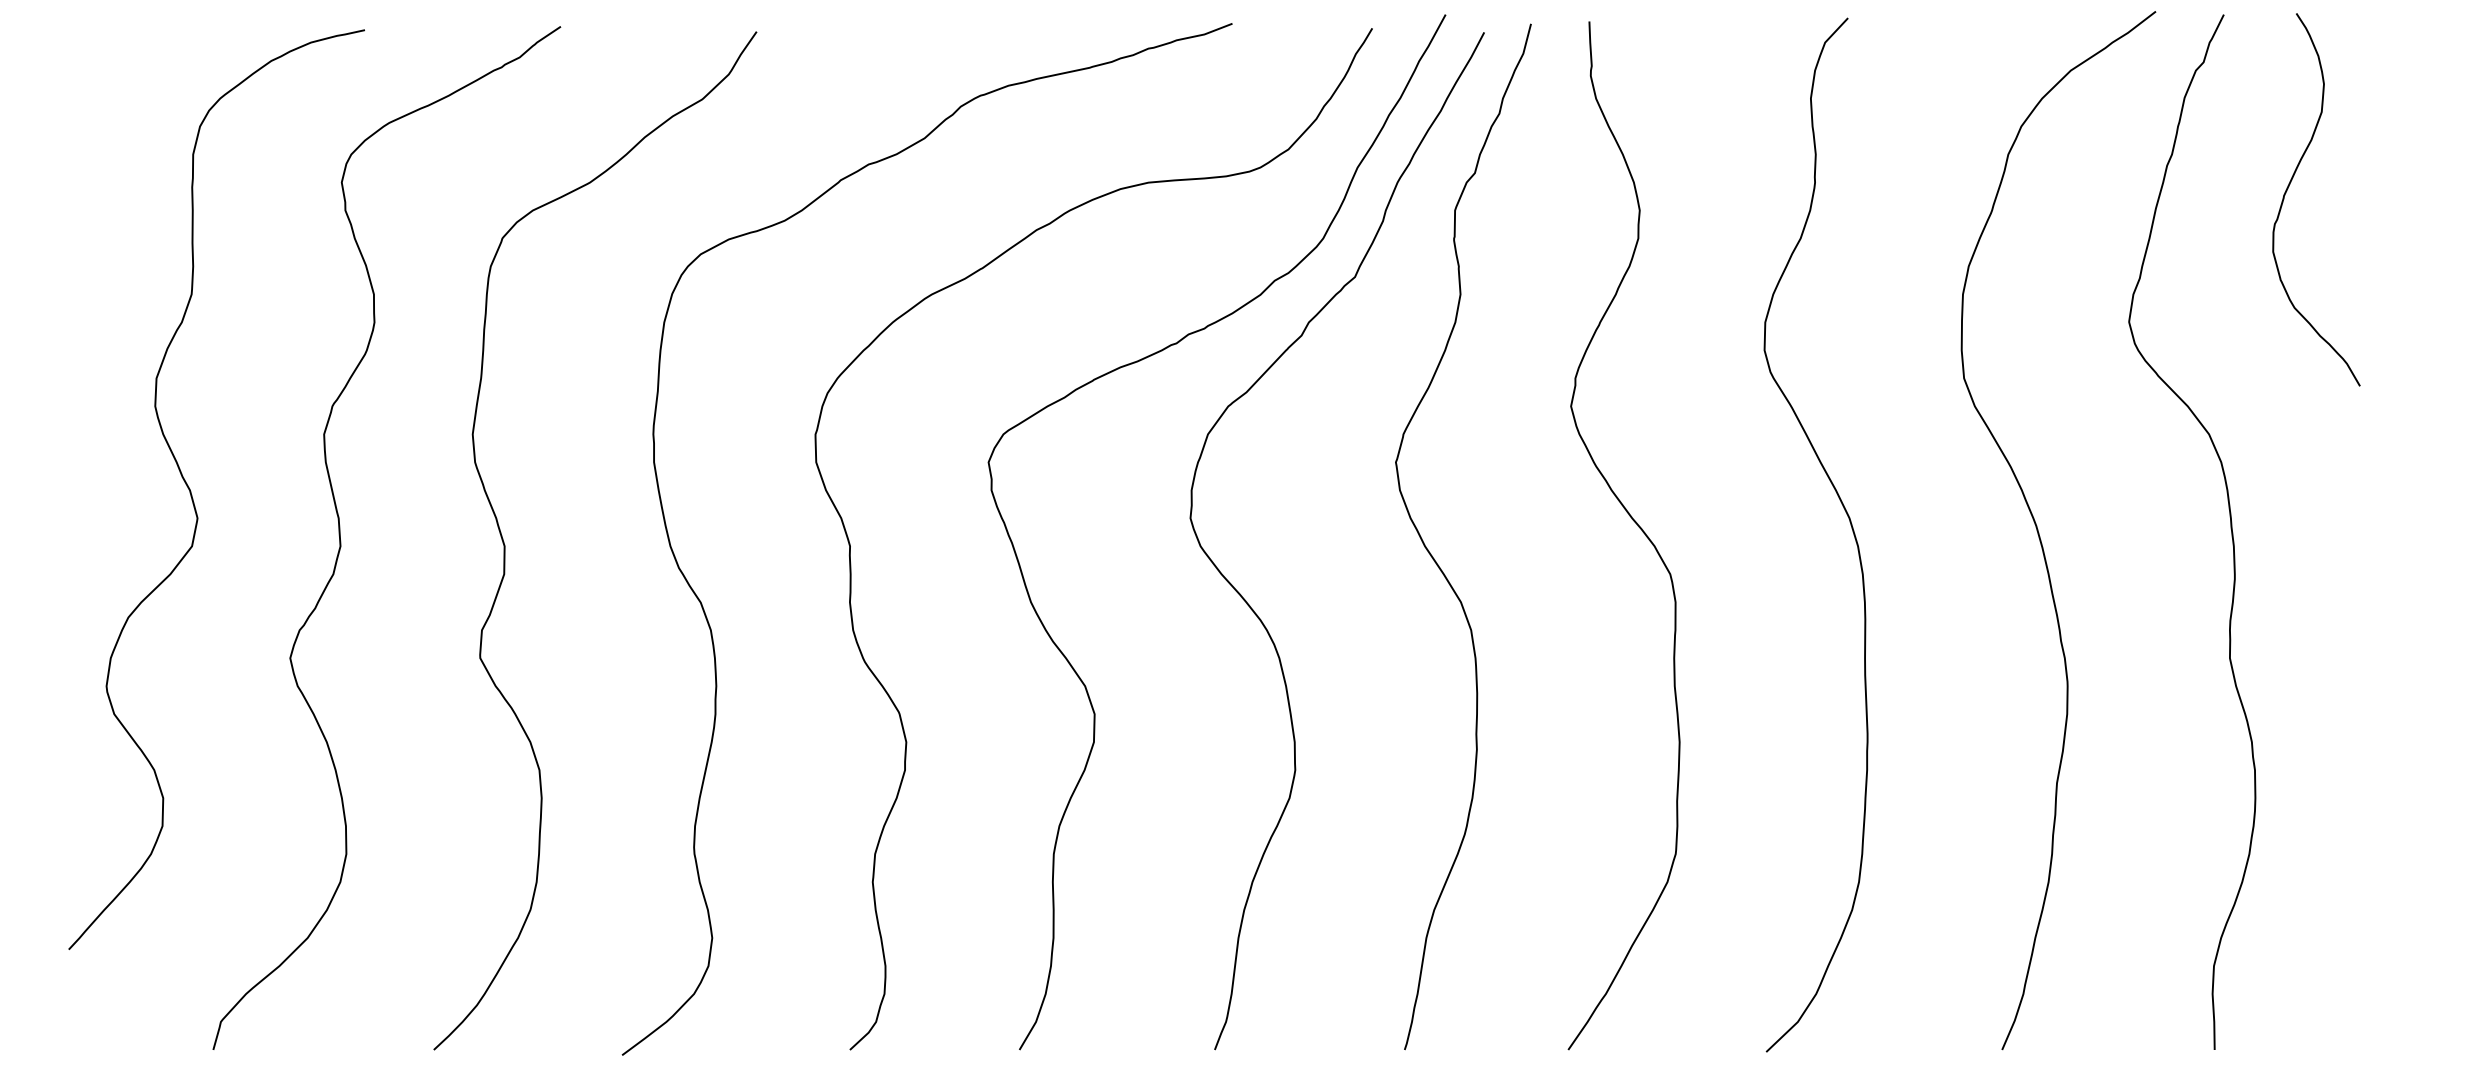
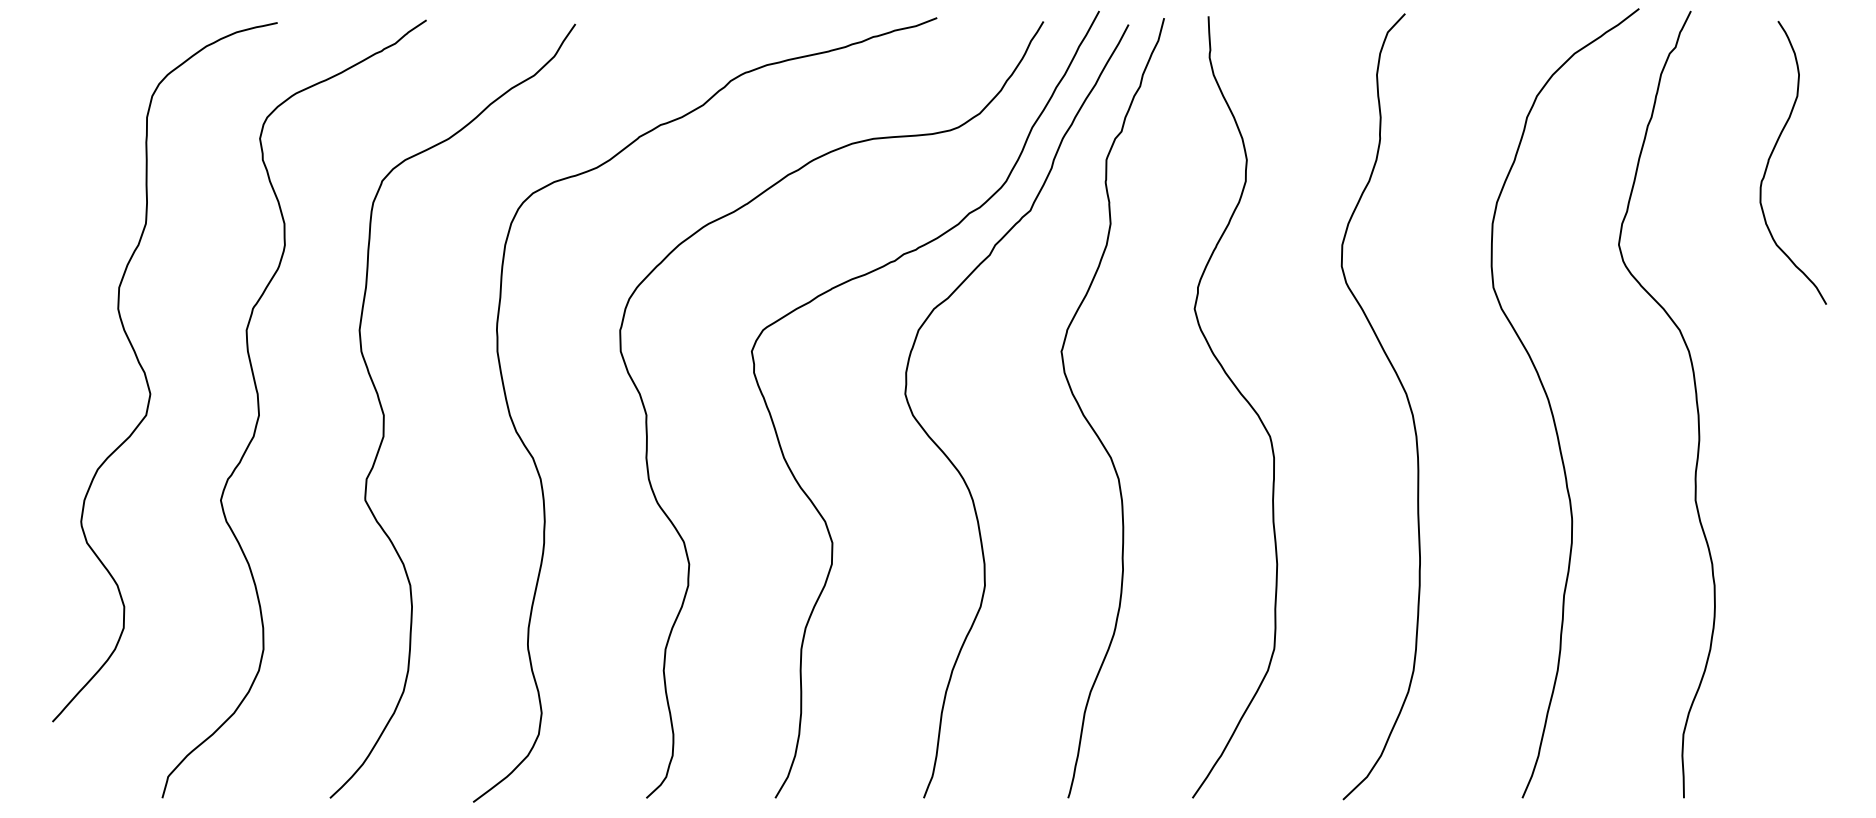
curve: (2290, 186) -> (1773, 152), moved

